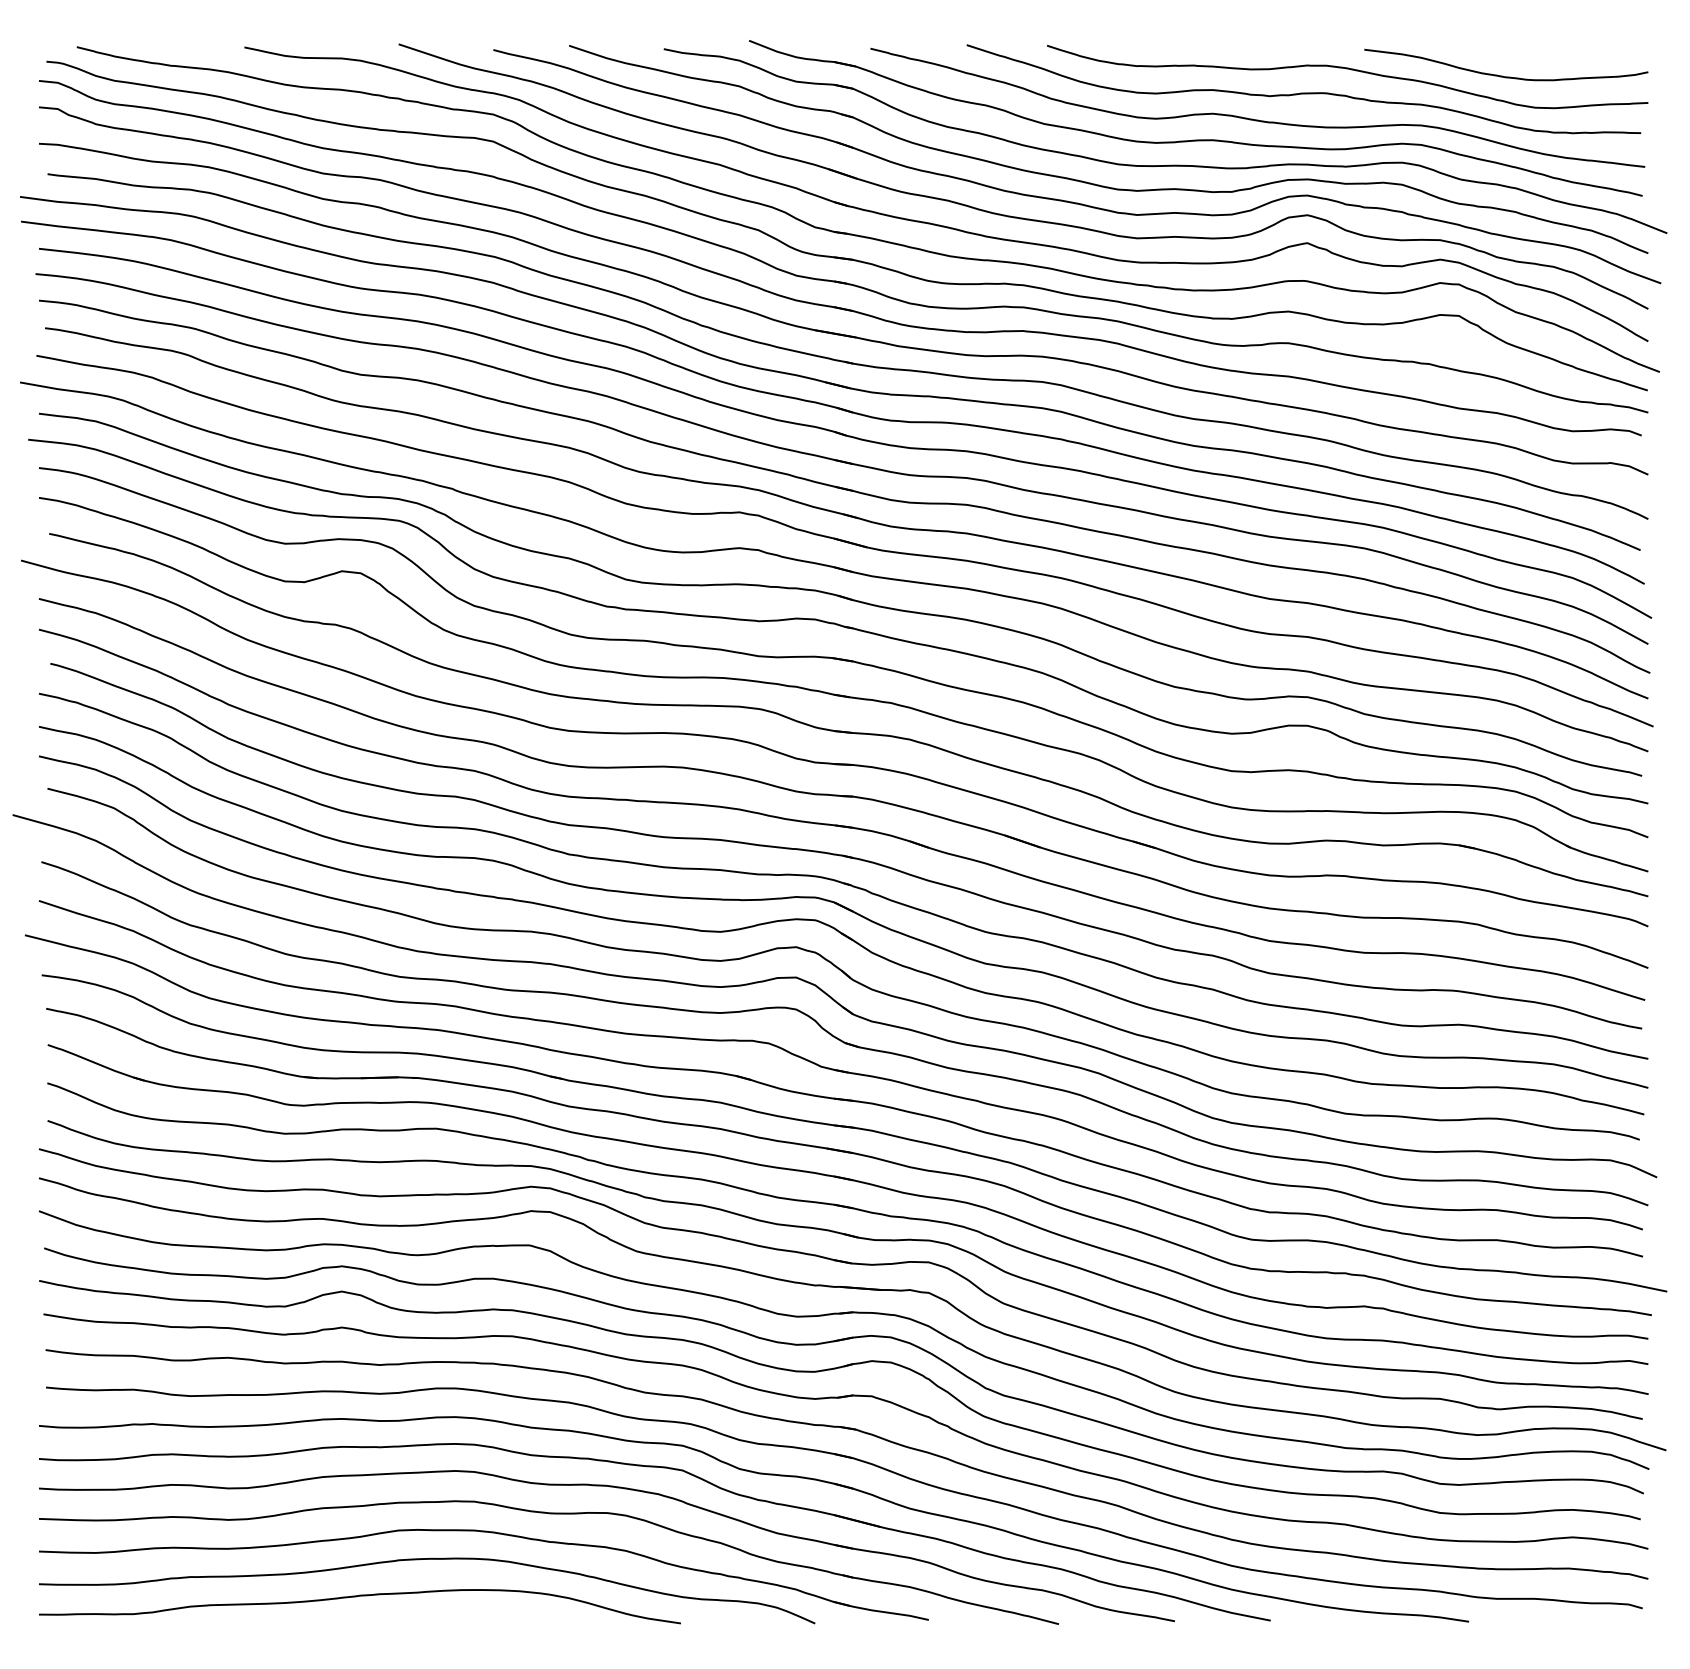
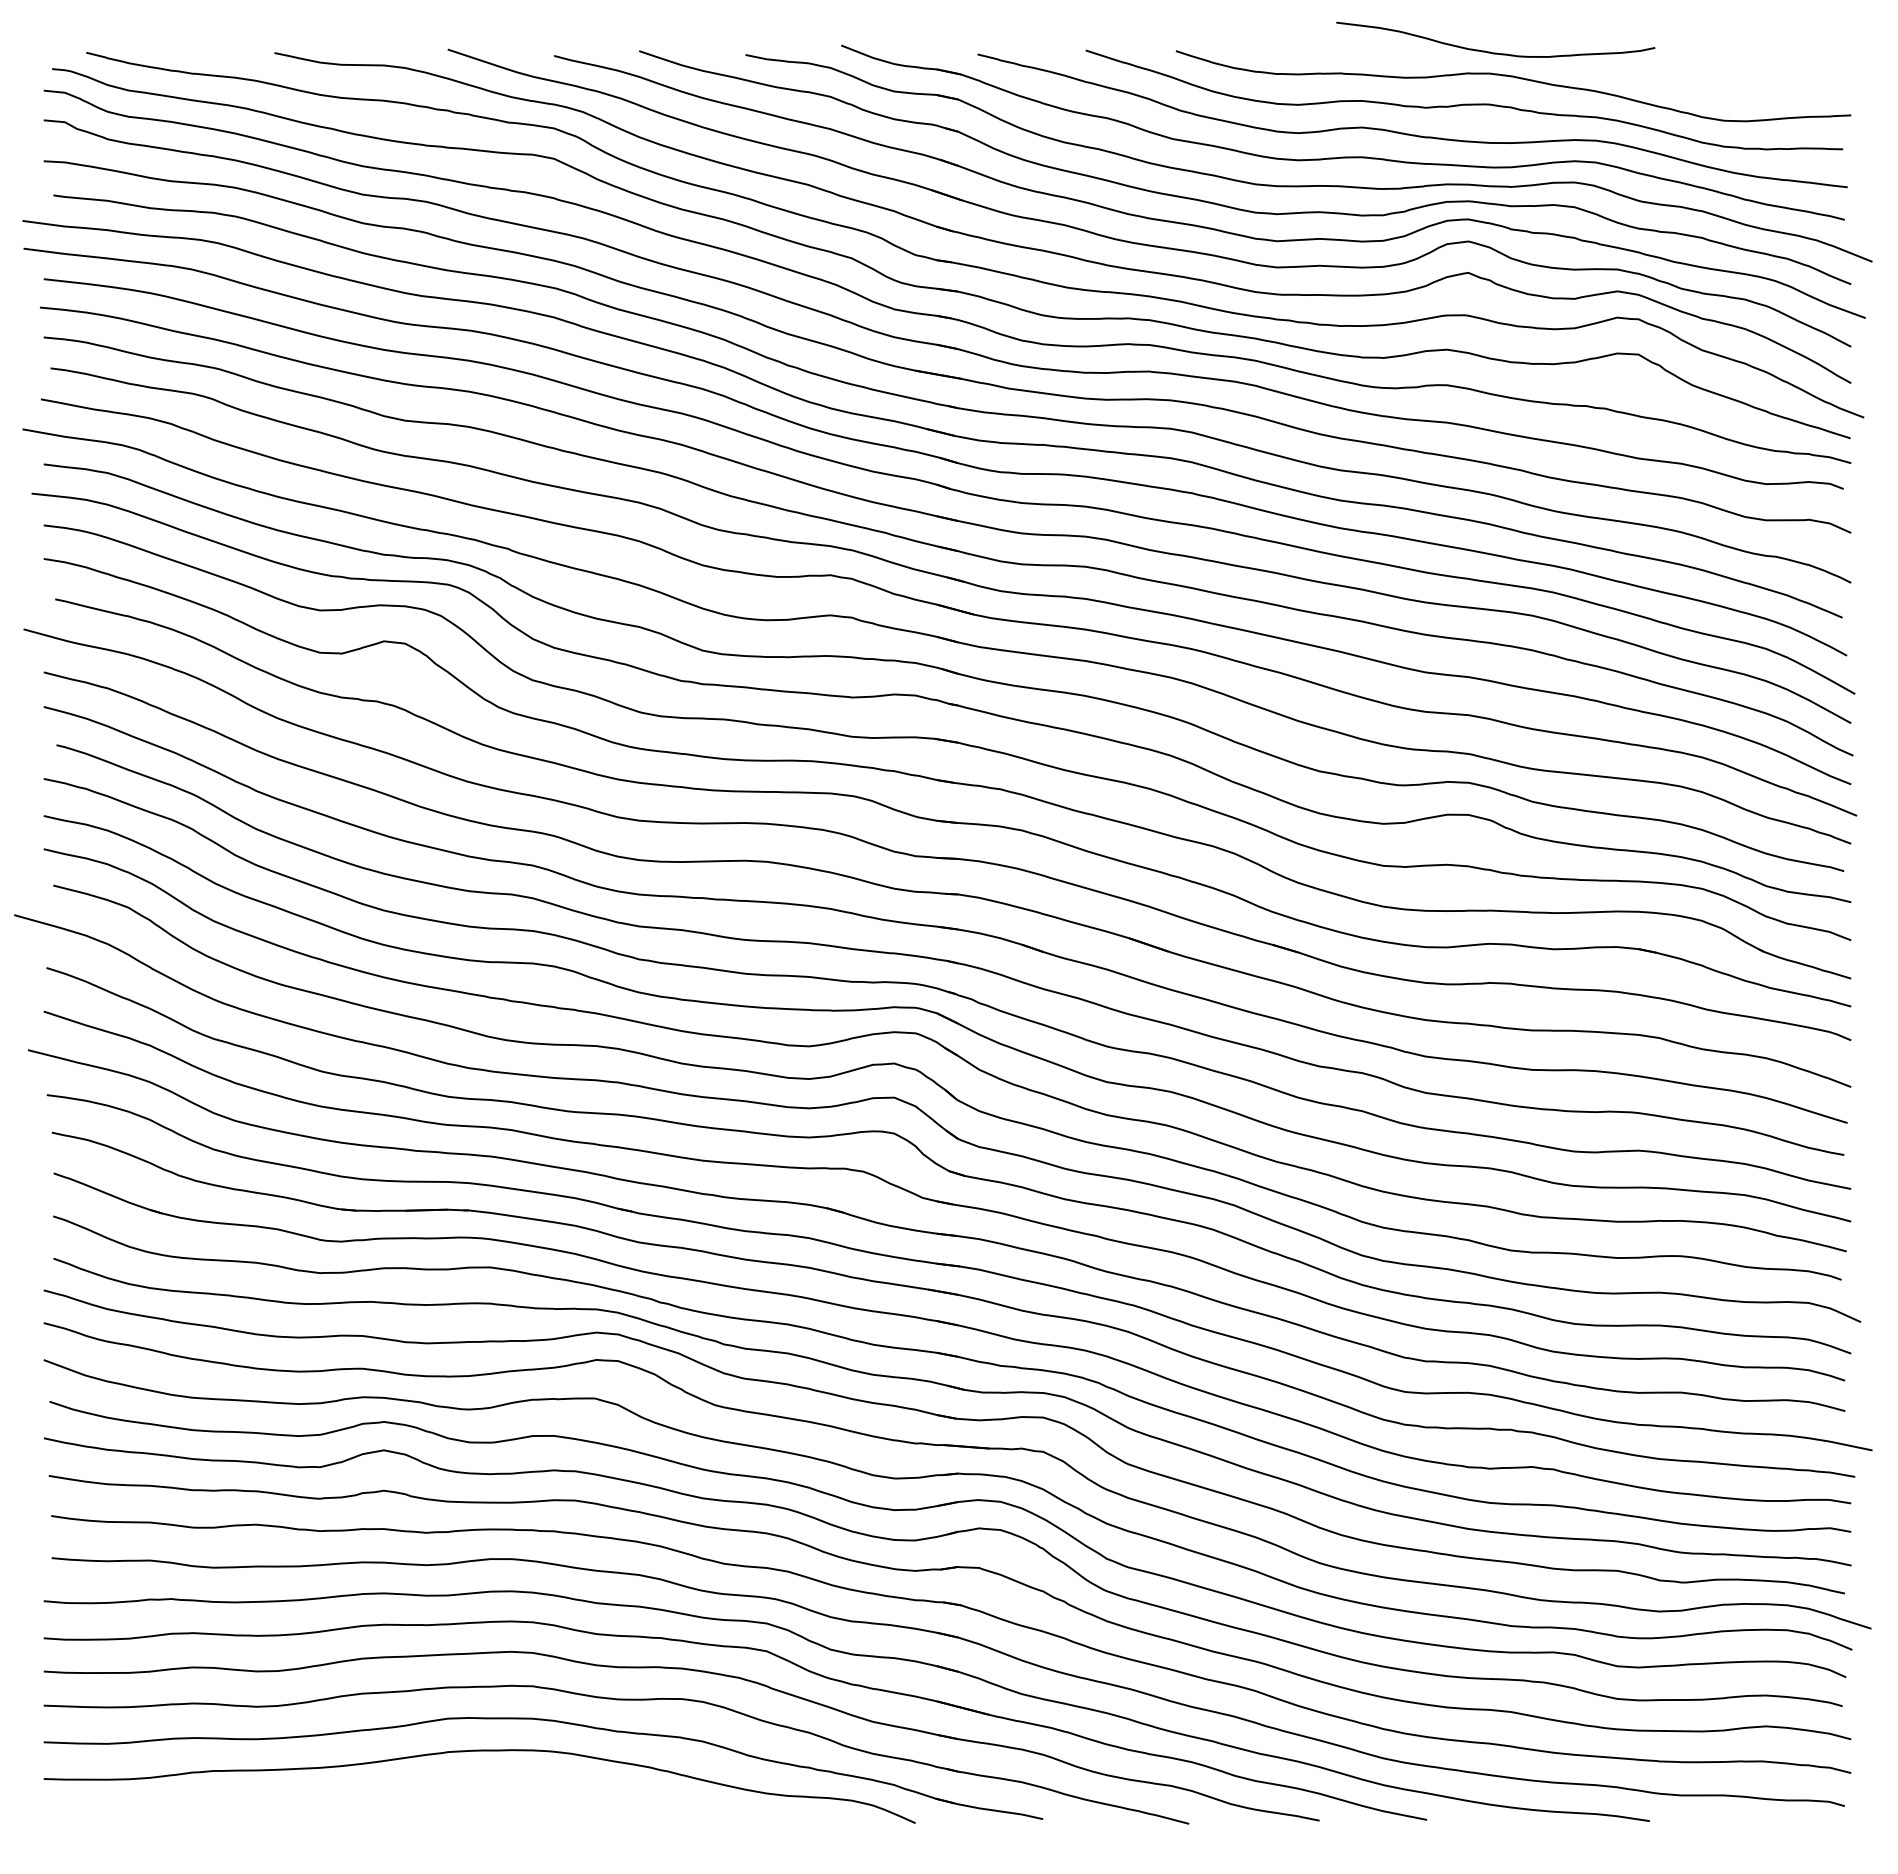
curve: (1501, 75) -> (1490, 51), moved
curve: (358, 1597) -> (402, 1793), removed

